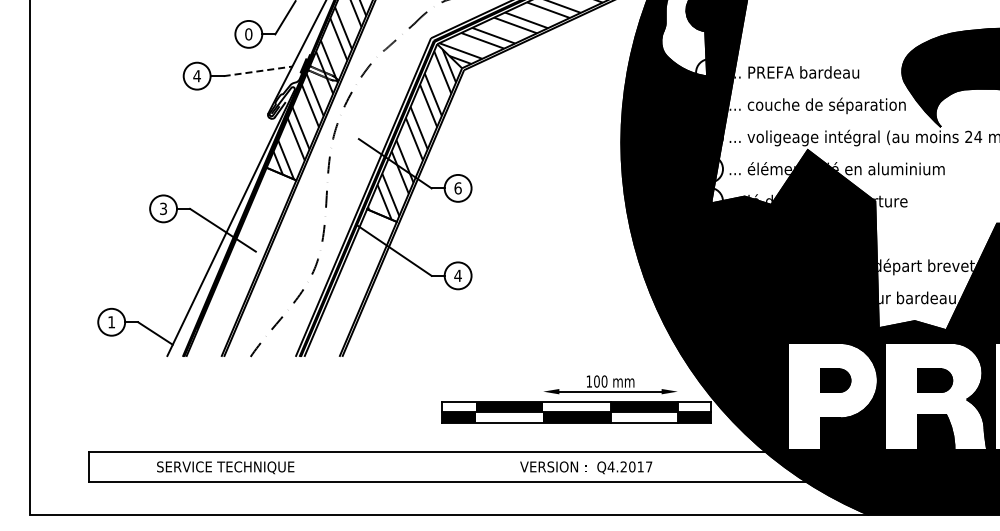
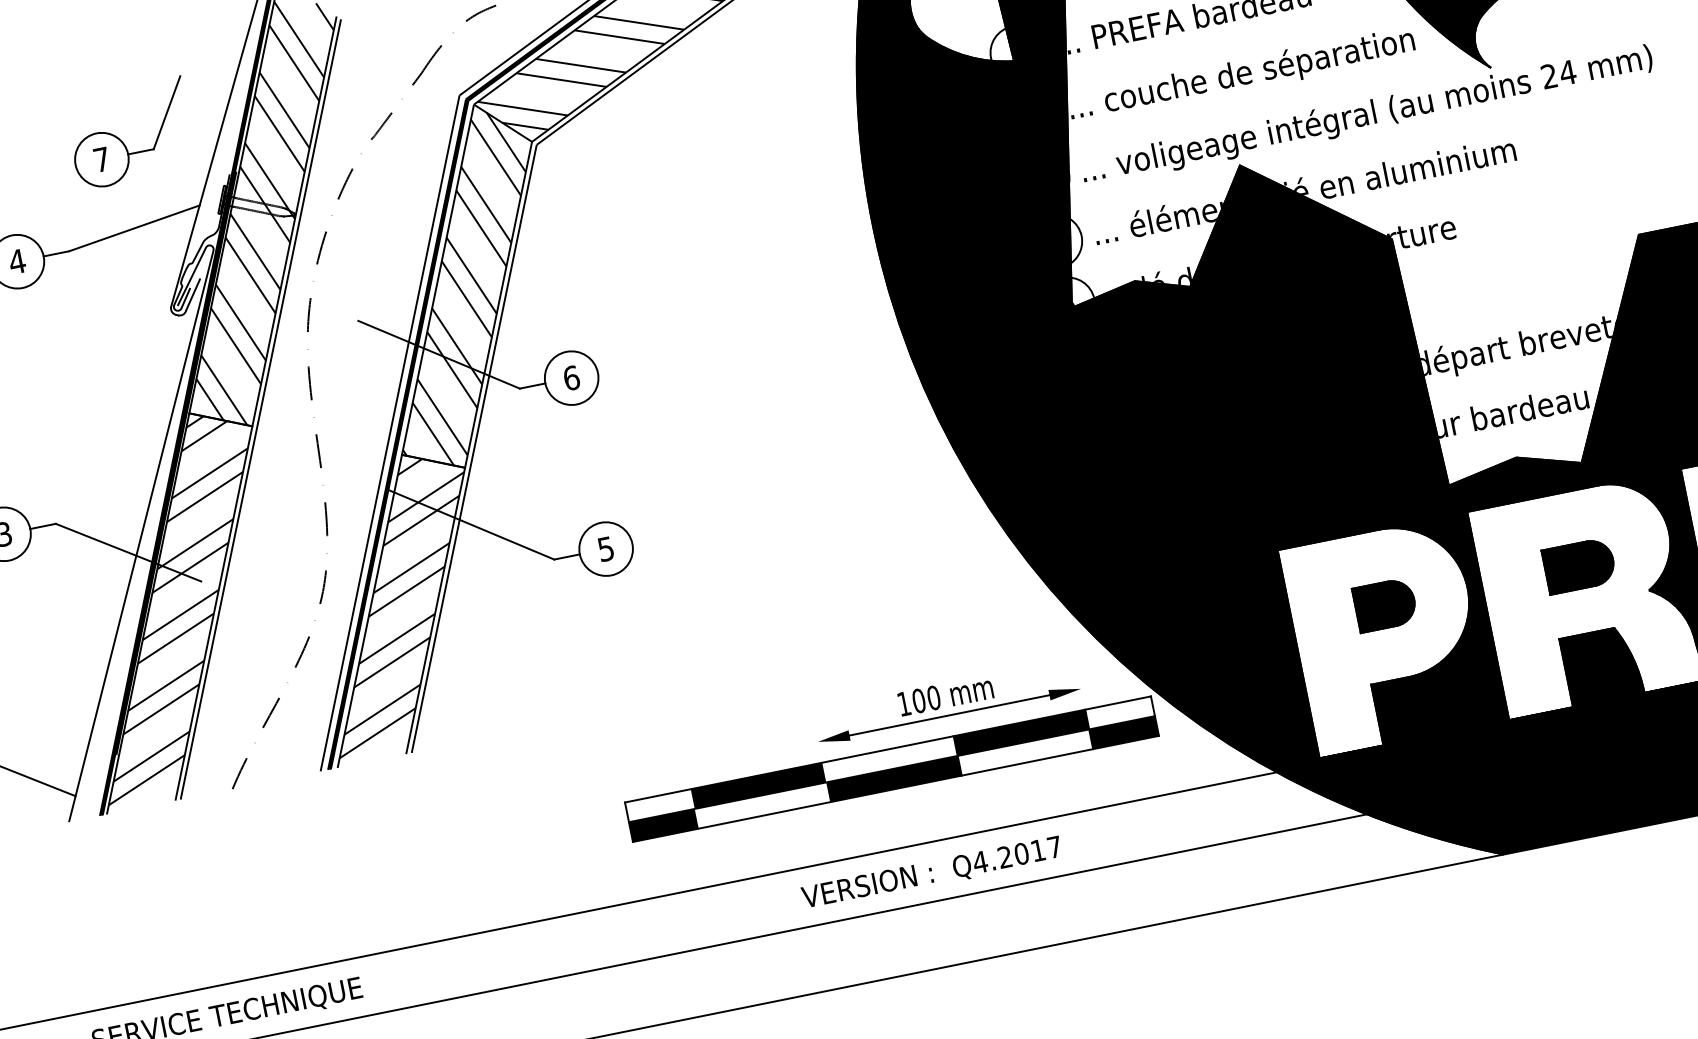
text: (248, 34) -> (101, 160), 0 -> 7
line: (258, 71) -> (135, 228), dashed -> solid
hatch: (239, 261) -> (173, 607), added
text: (457, 275) -> (604, 548), 4 -> 5
hatch: (350, 282) -> (398, 604), added

